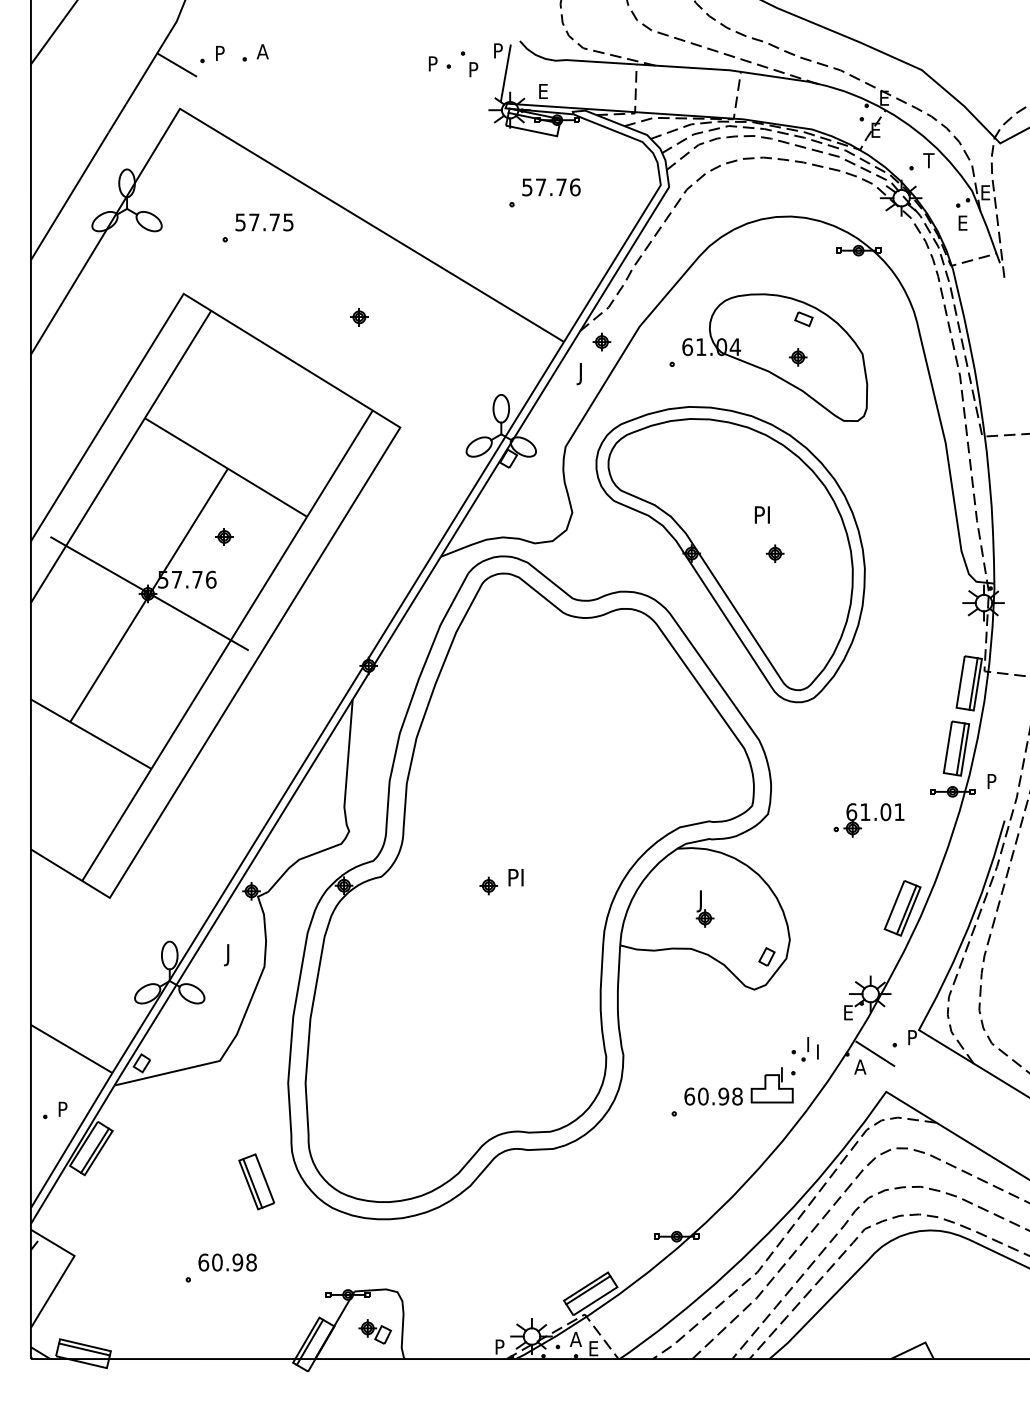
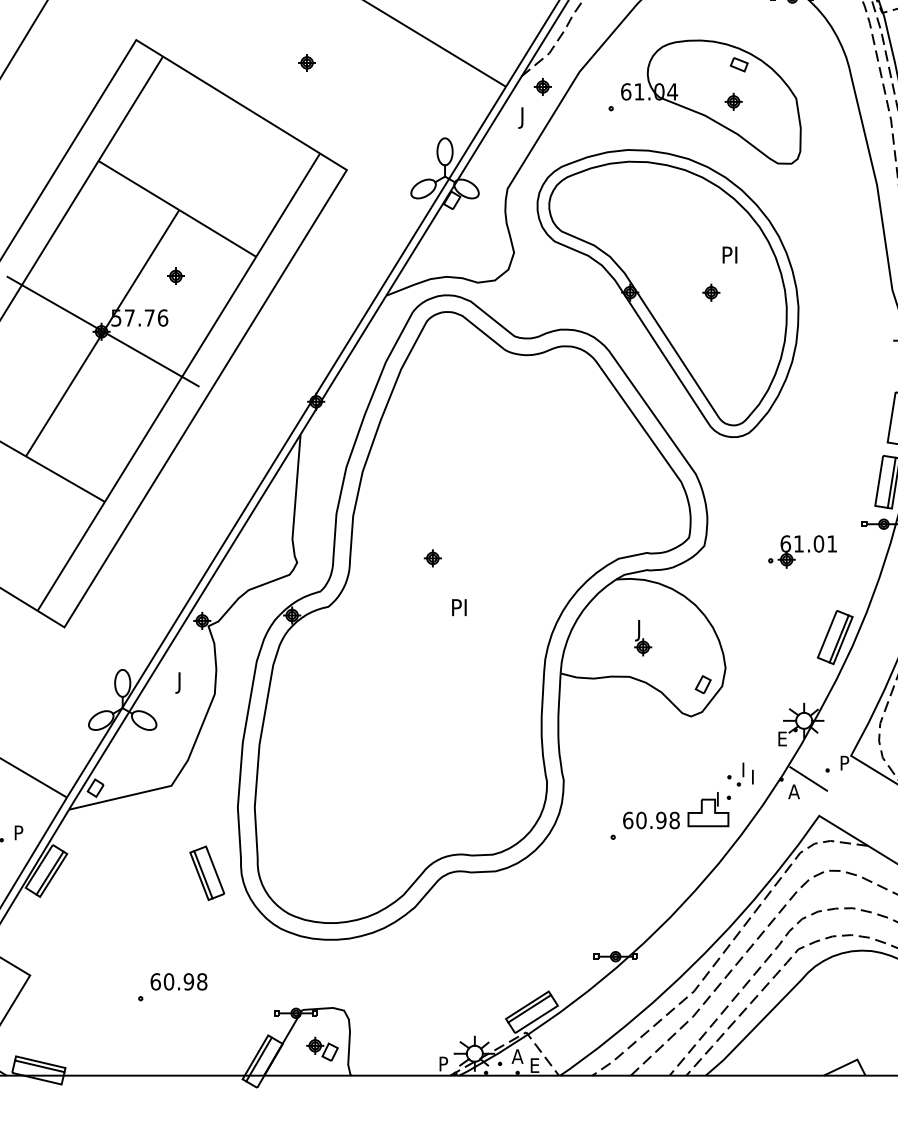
text: (762, 514) -> (730, 254), moved
part: (488, 885) -> (432, 557), moved
part: (256, 1181) -> (207, 872), moved

